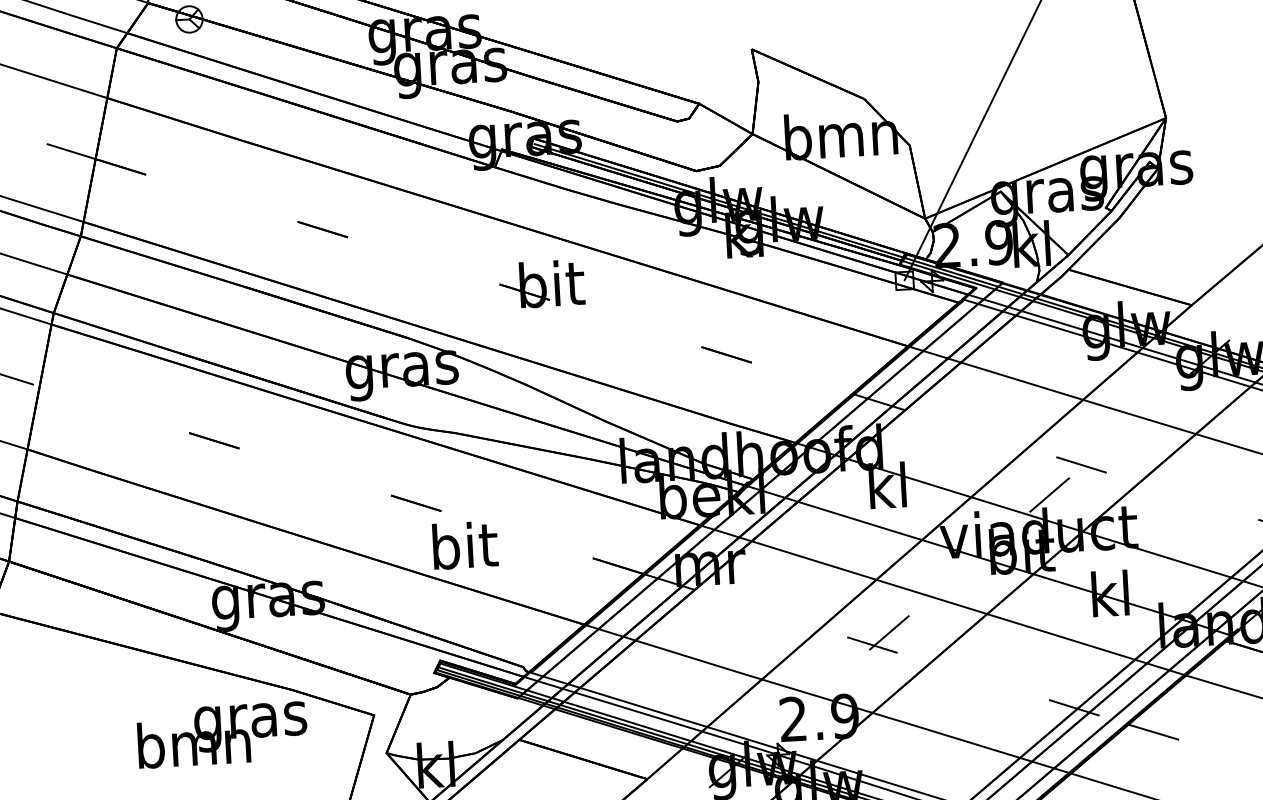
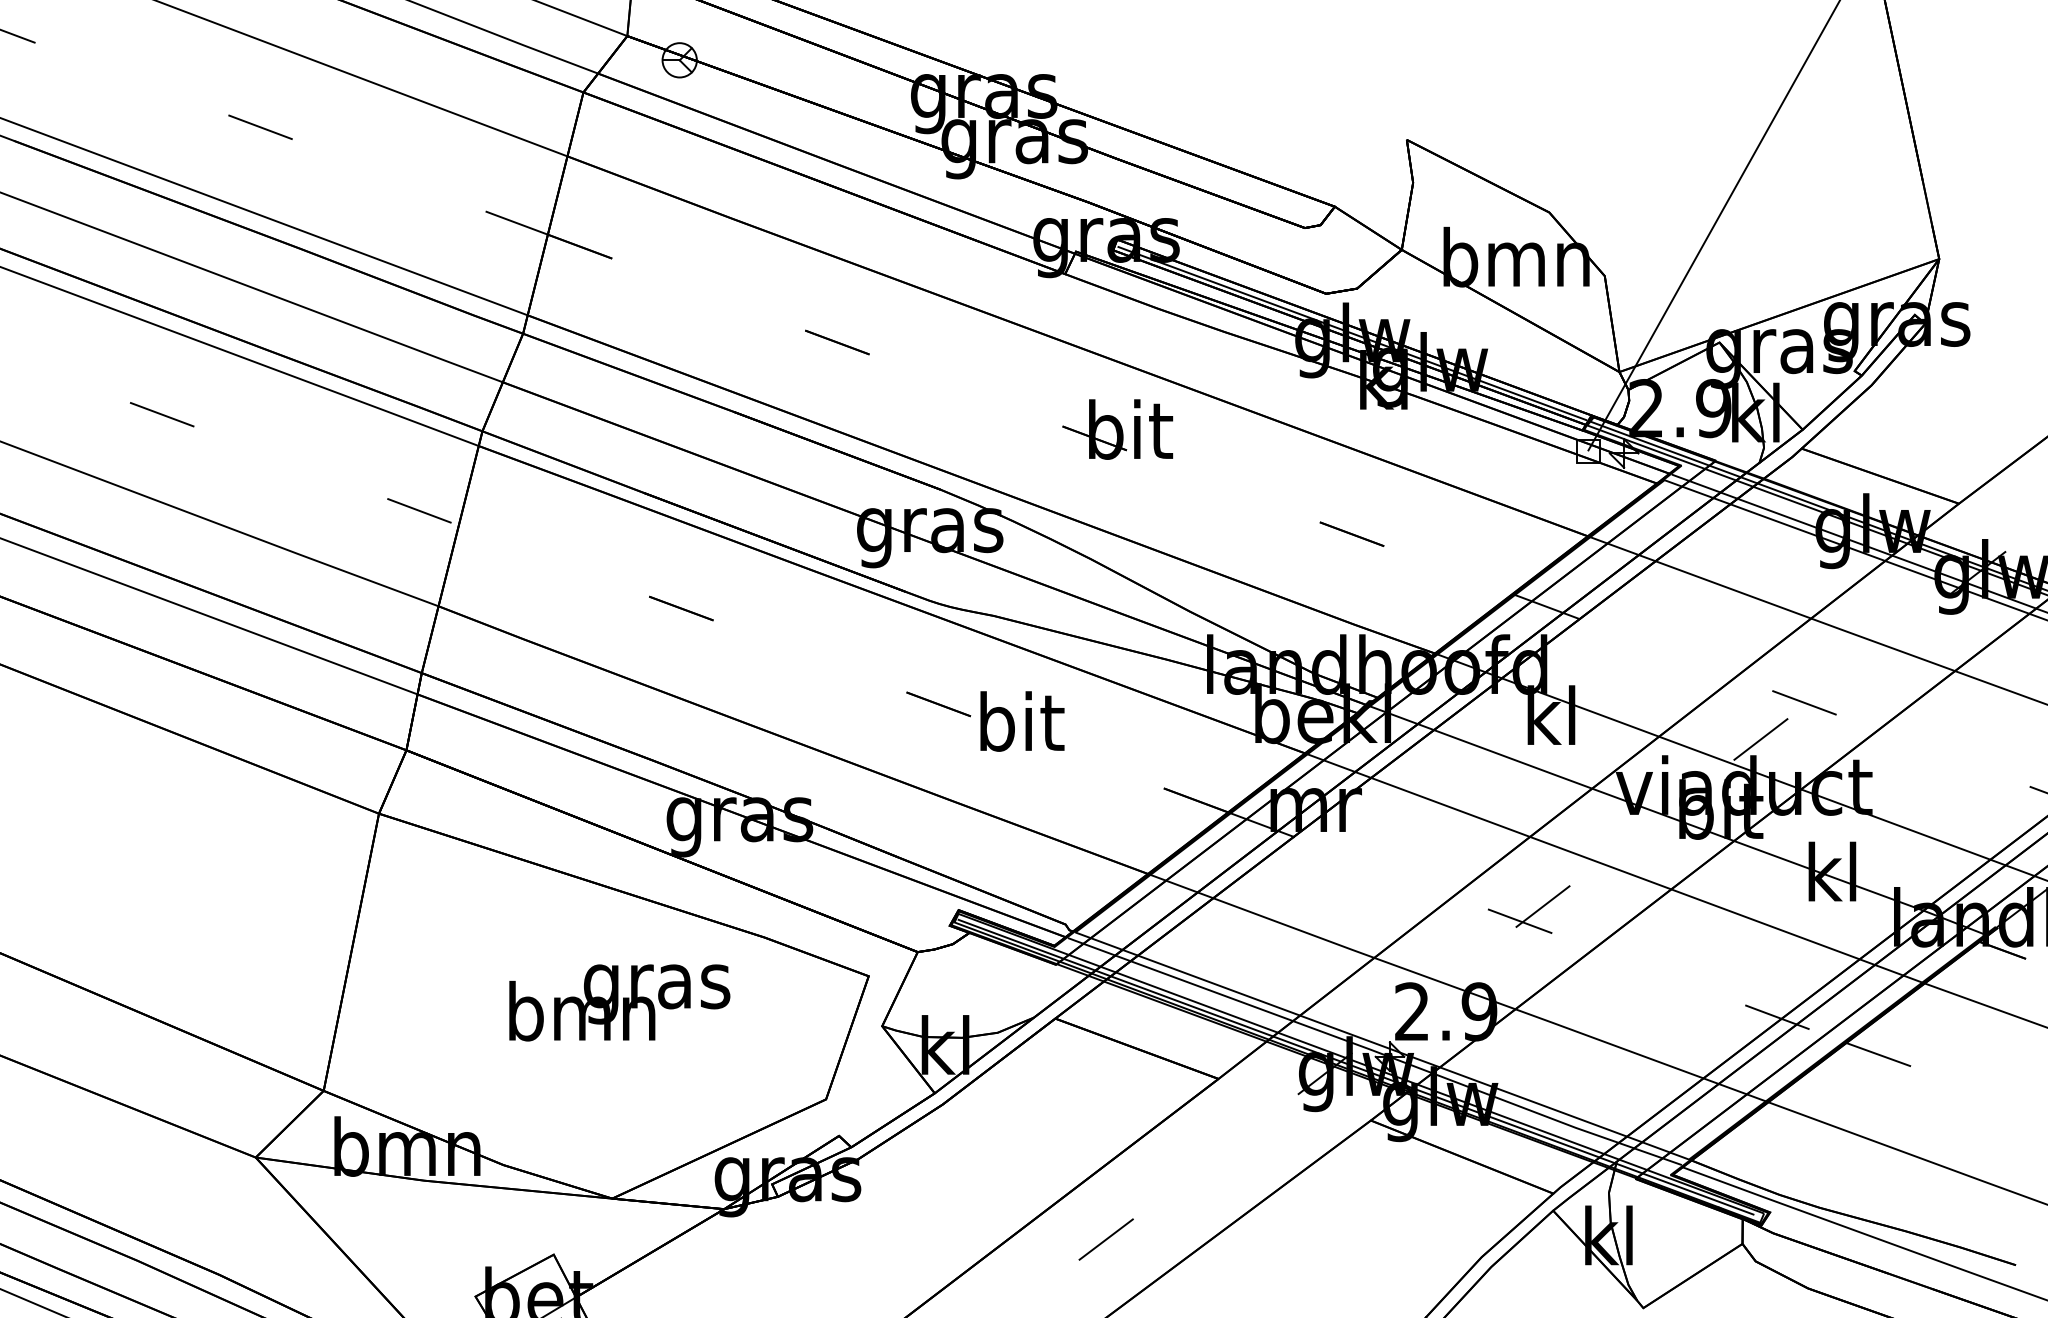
text: (465, 545) -> (1022, 721), moved
text: (222, 734) -> (619, 1002), moved

